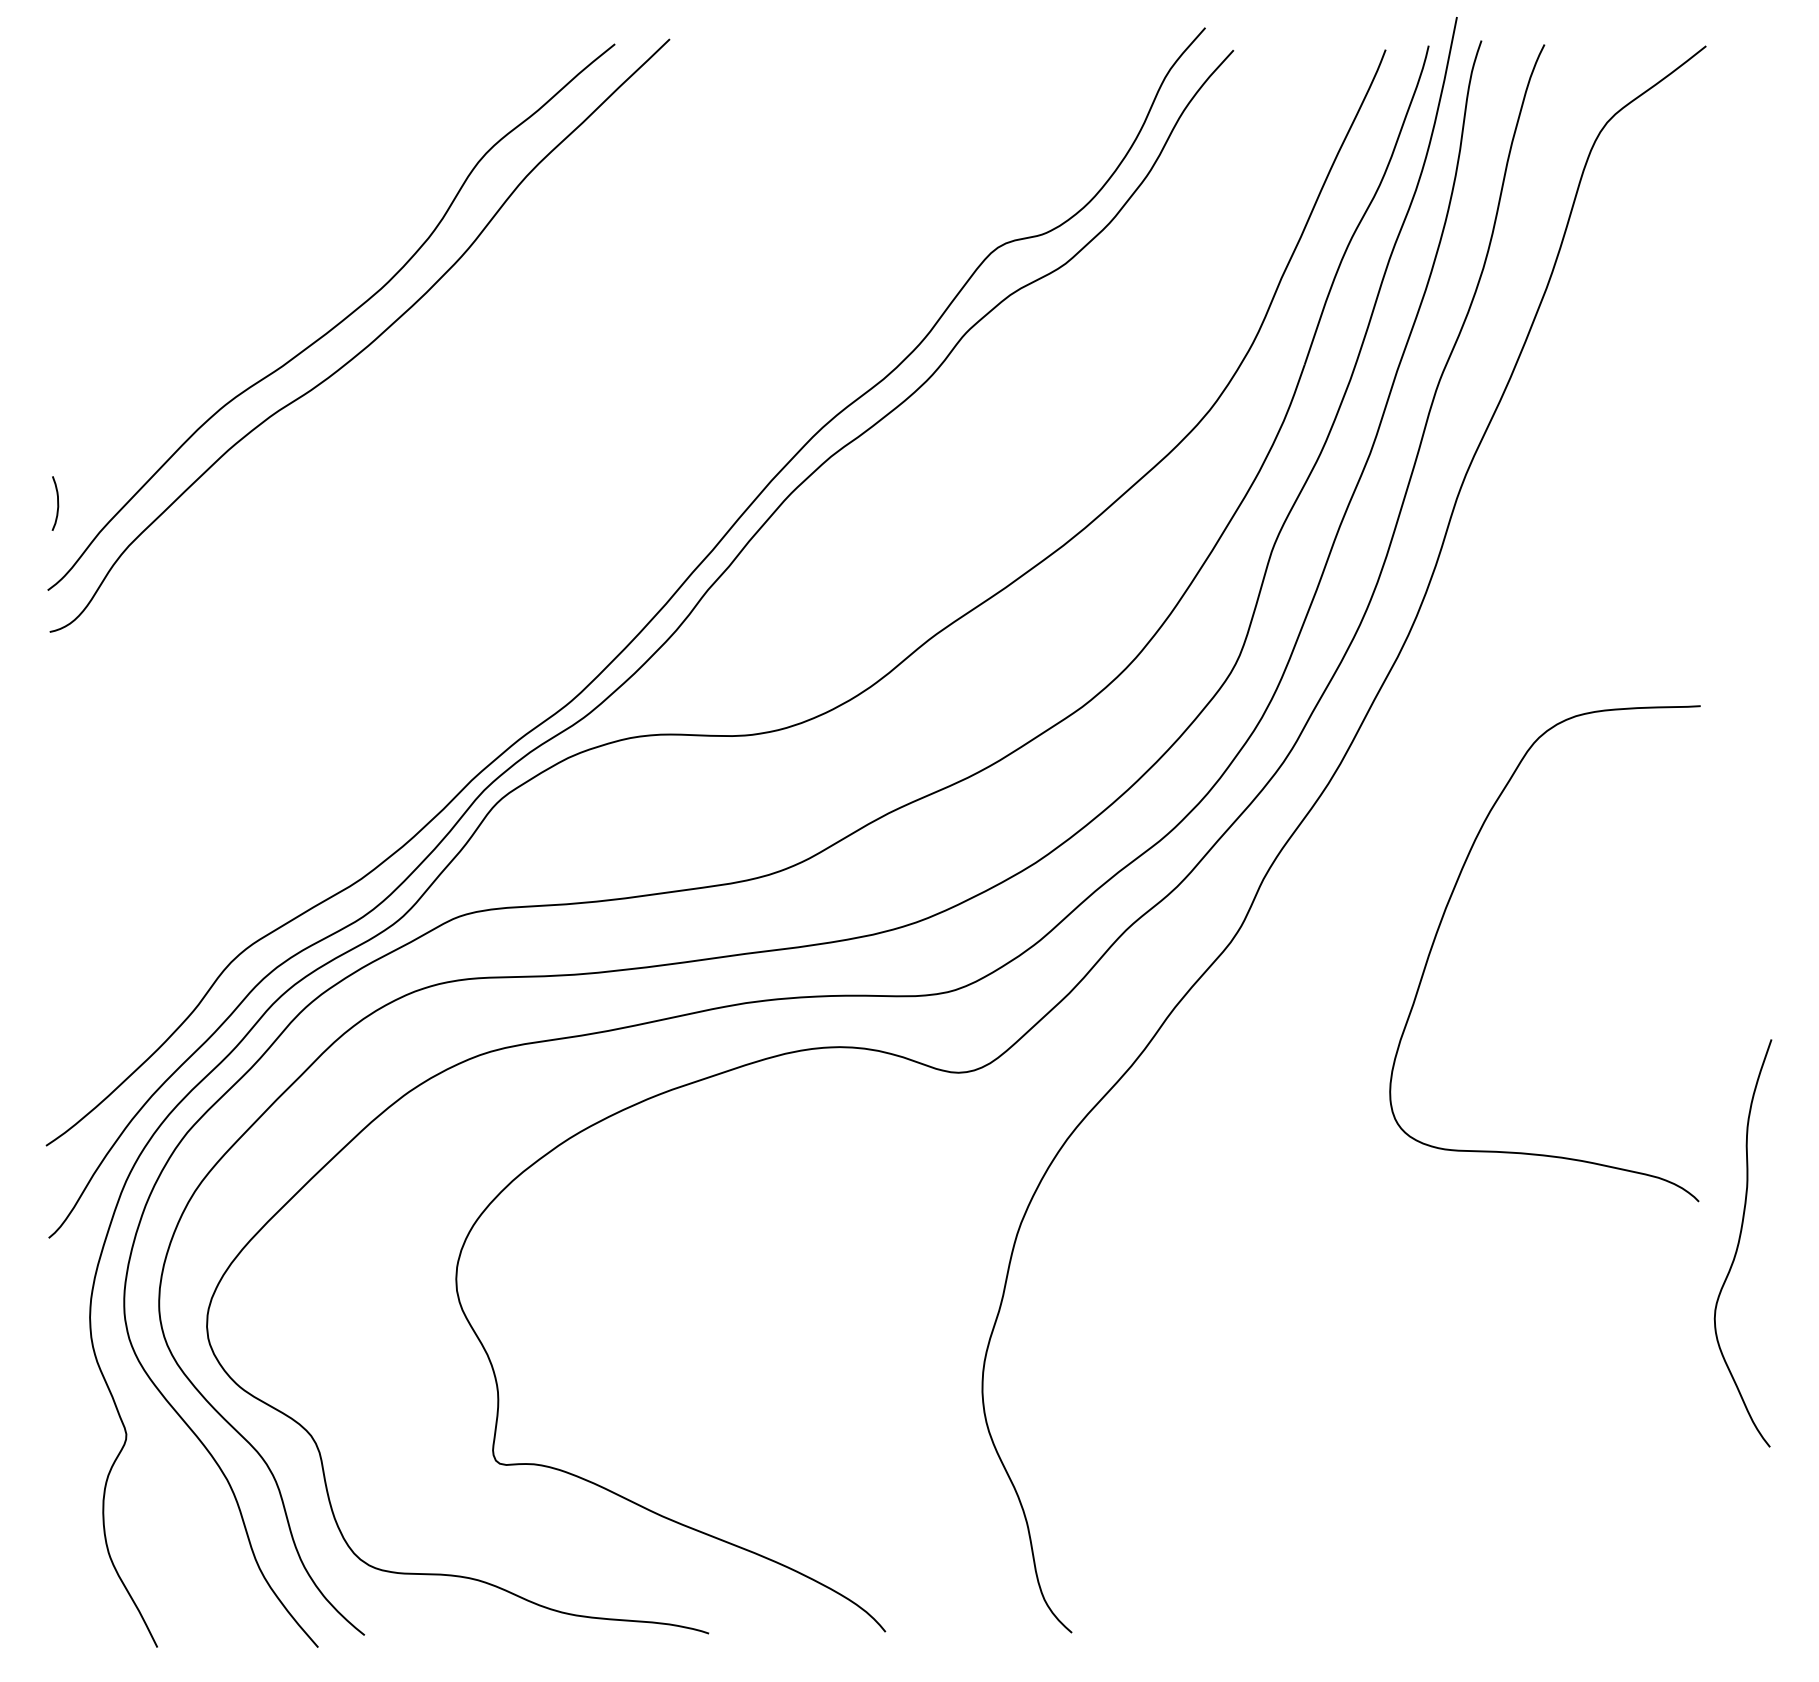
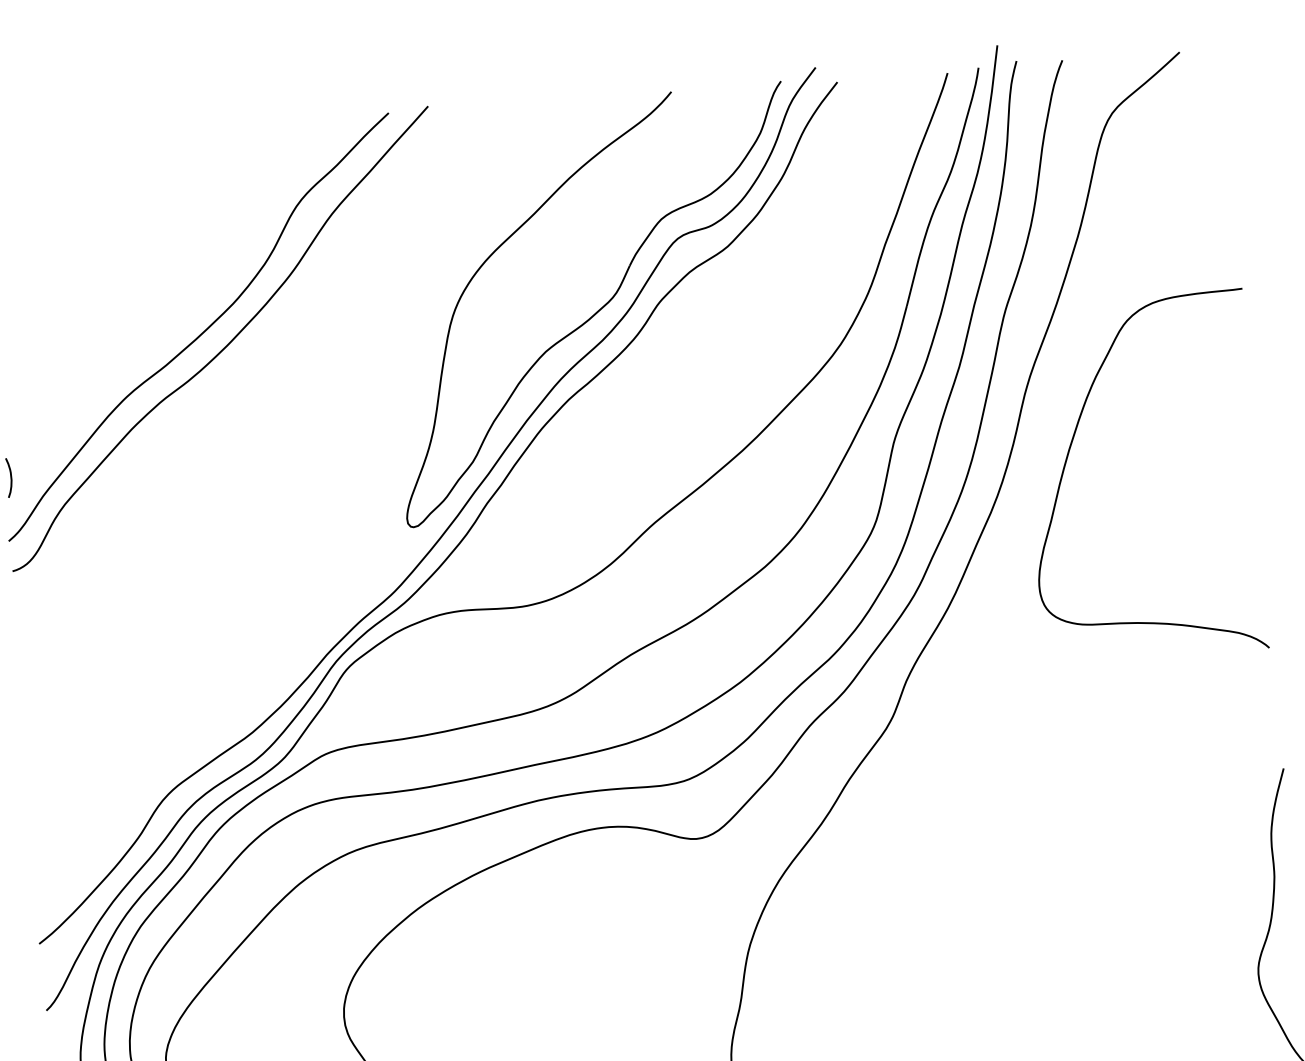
part: (883, 335) -> (599, 308), added
curve: (1443, 918) -> (1068, 457), moved

